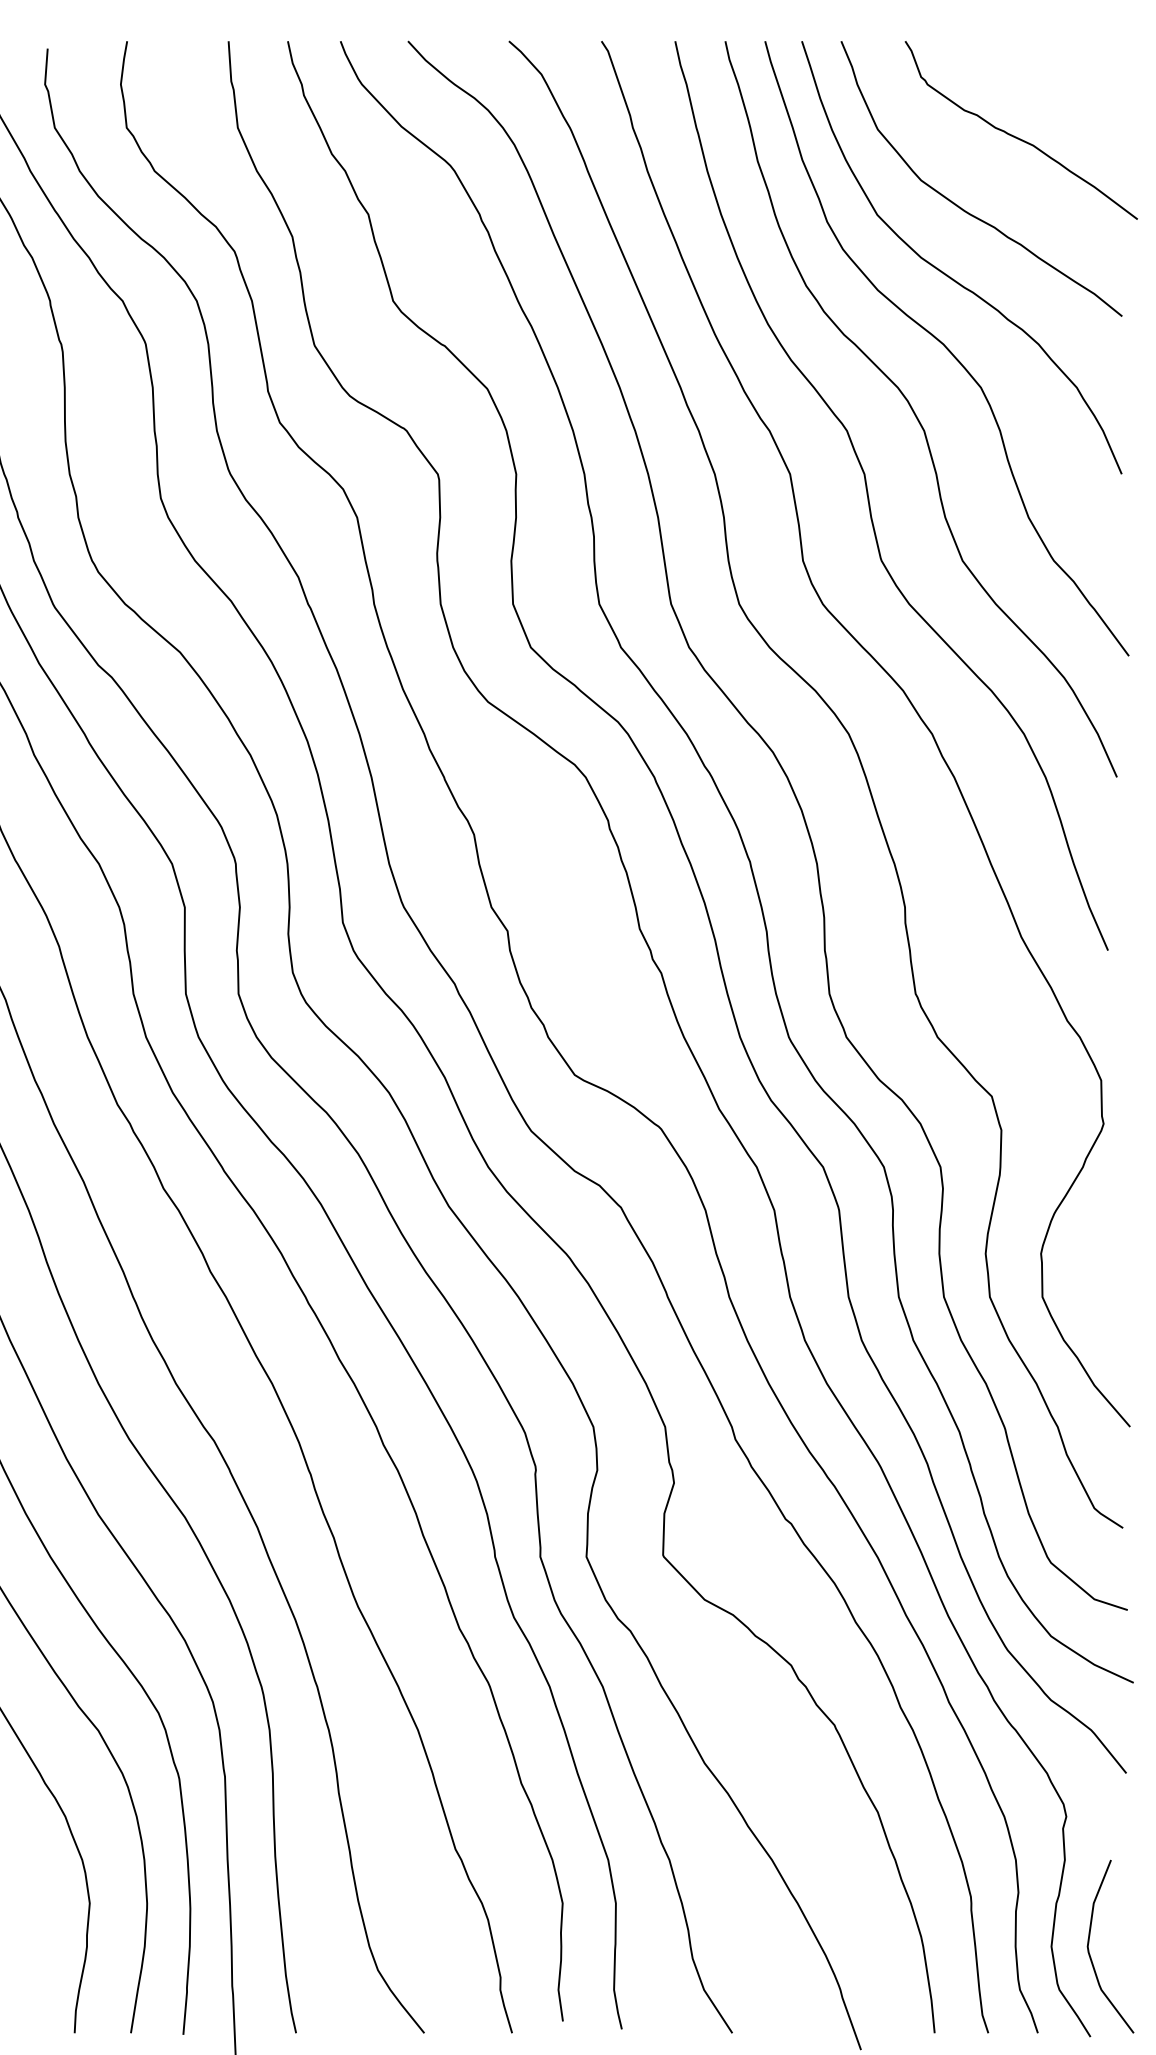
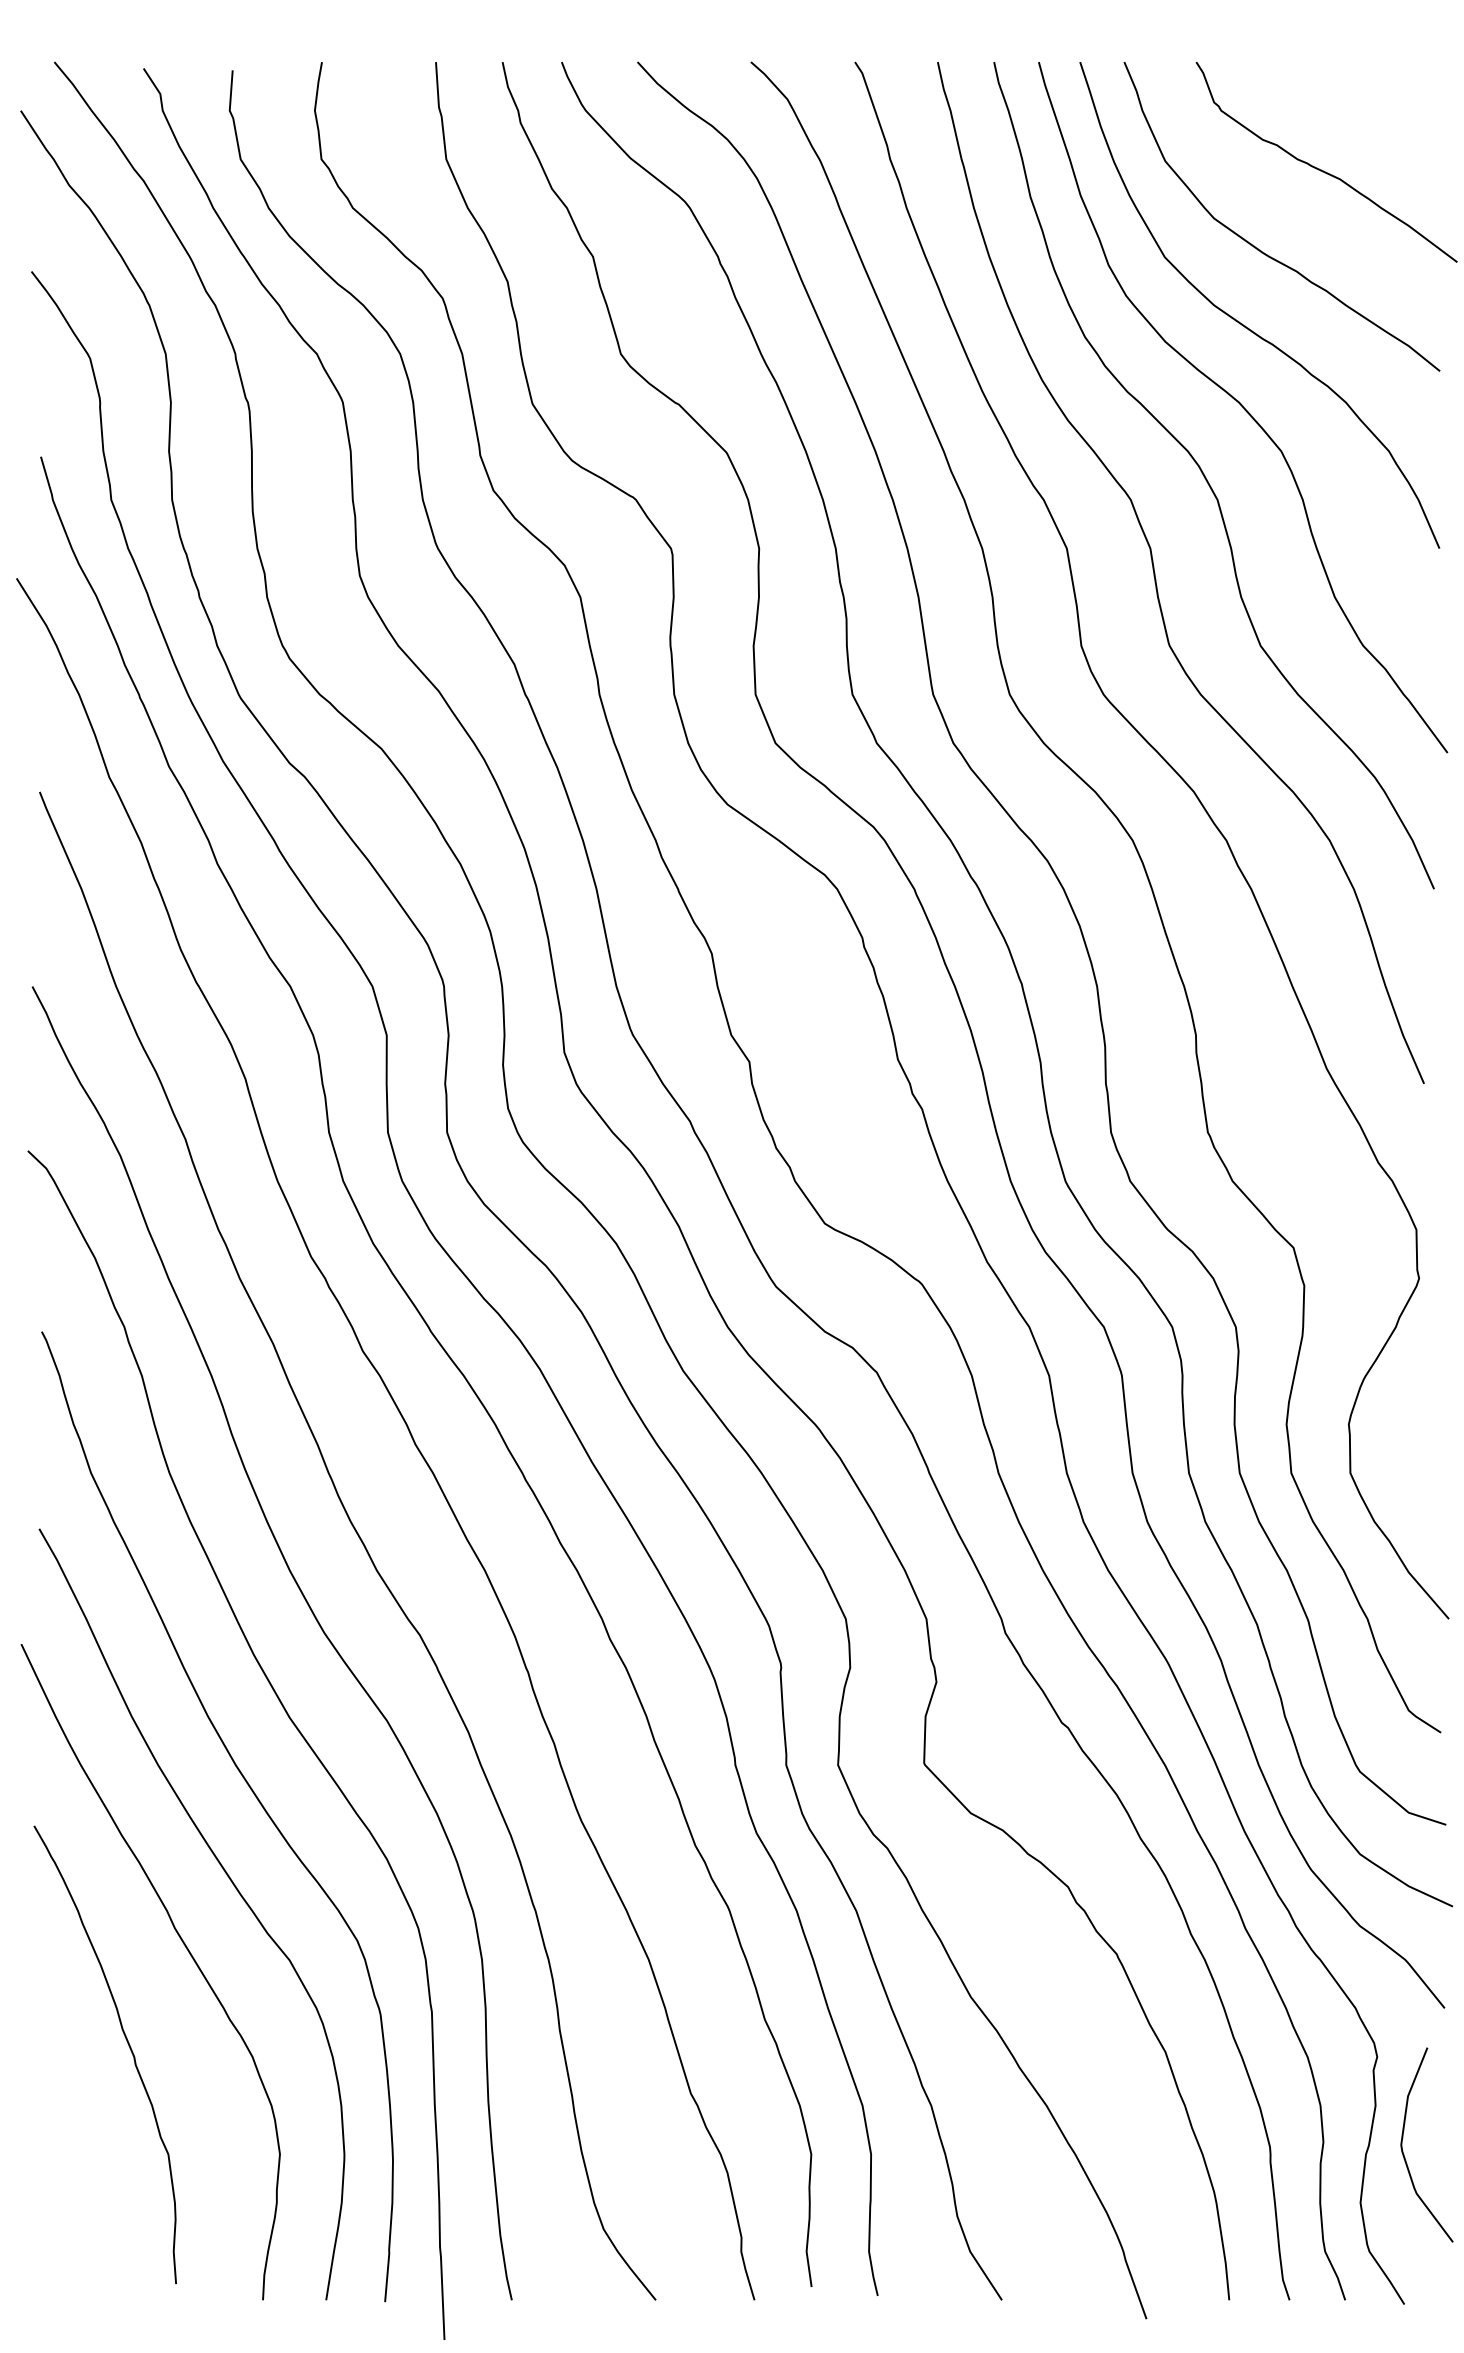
curve: (1089, 1940) -> (1403, 2138), moved

